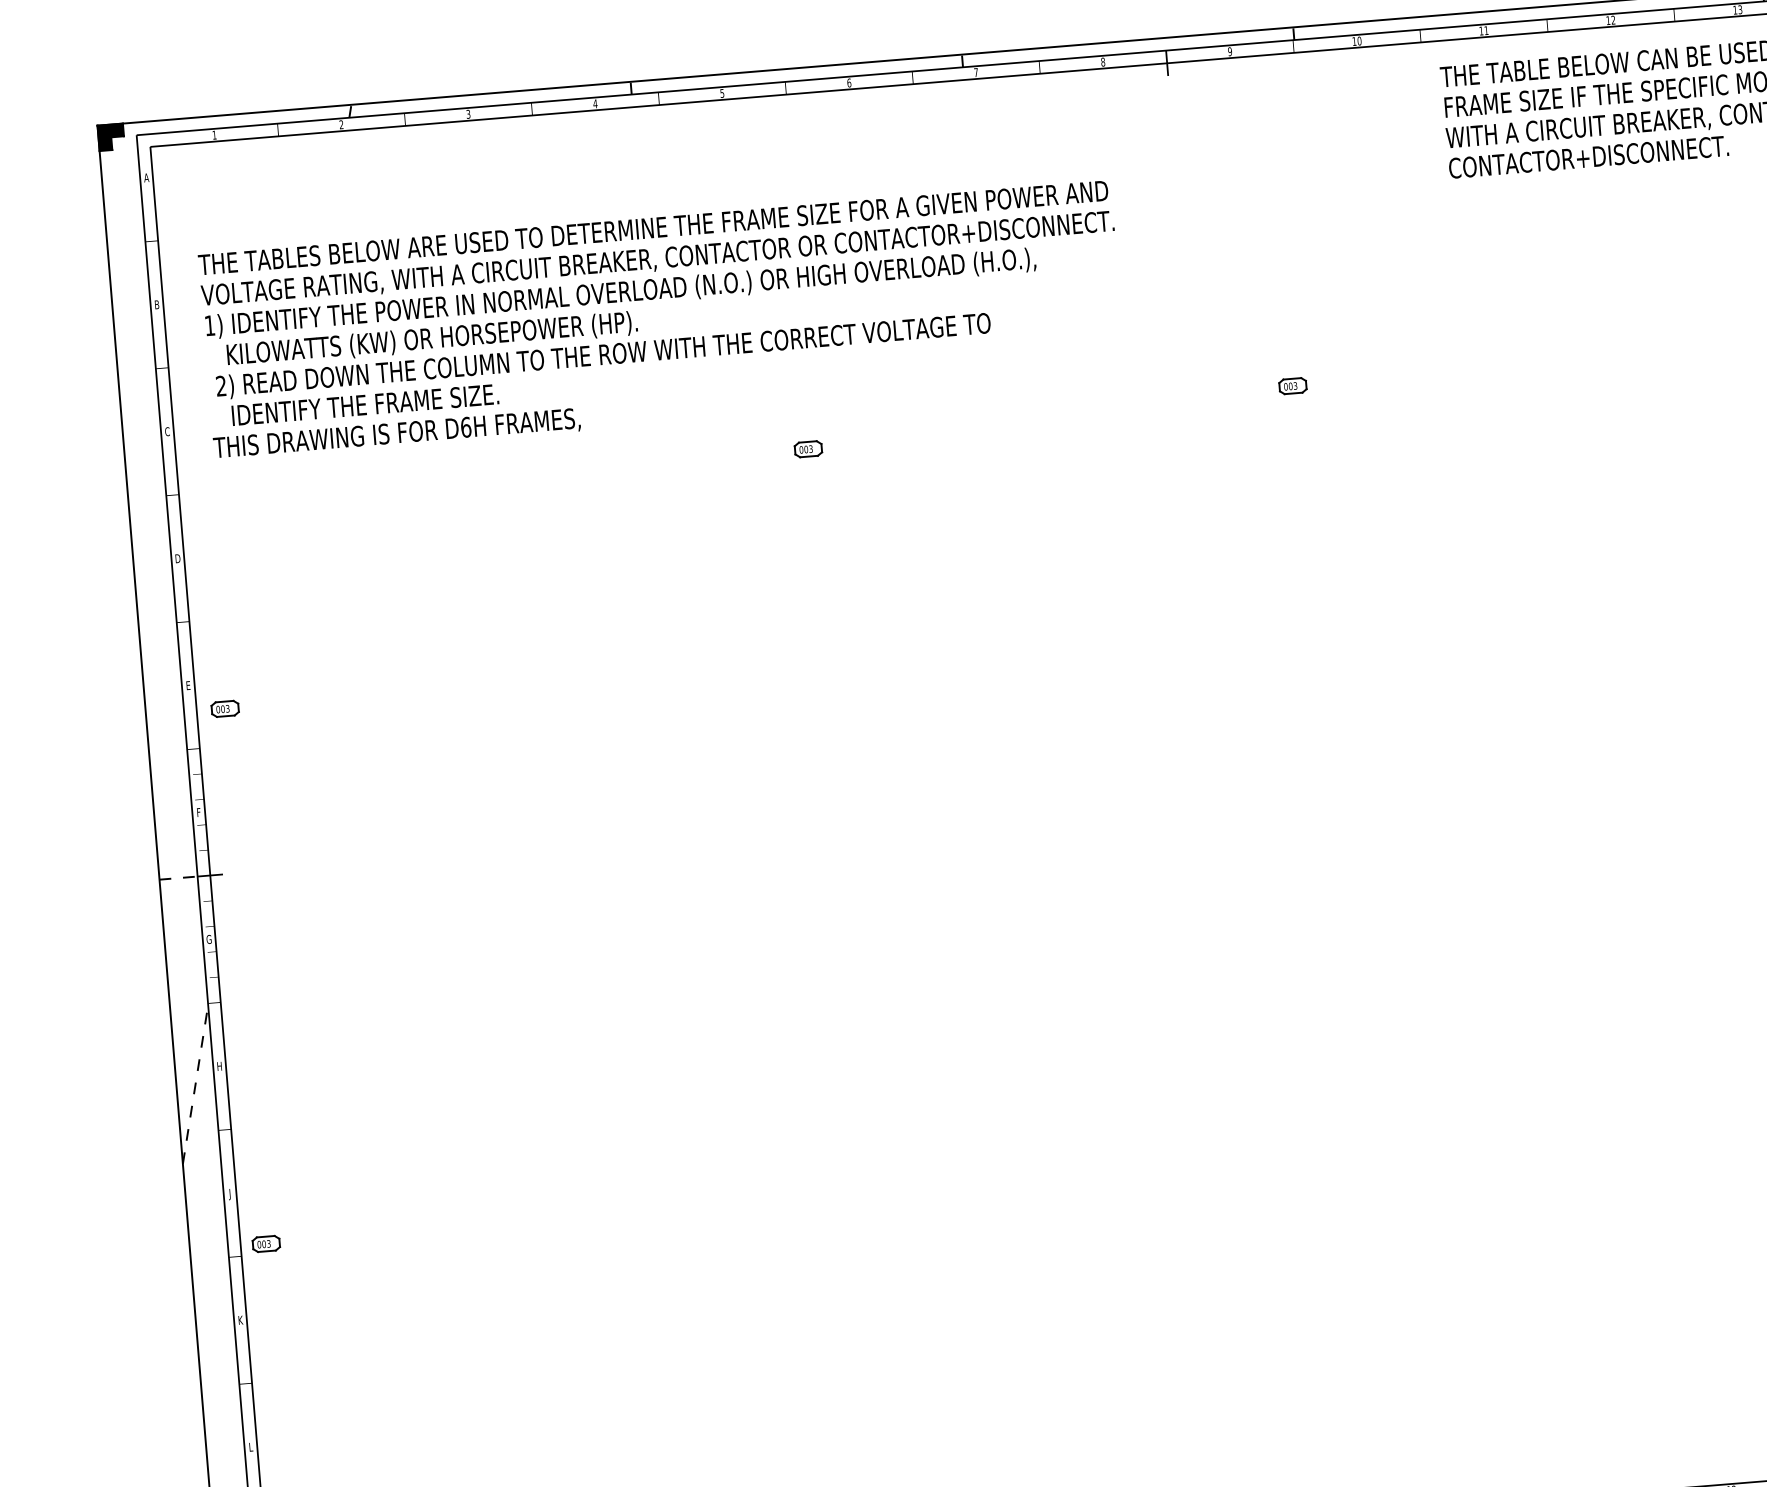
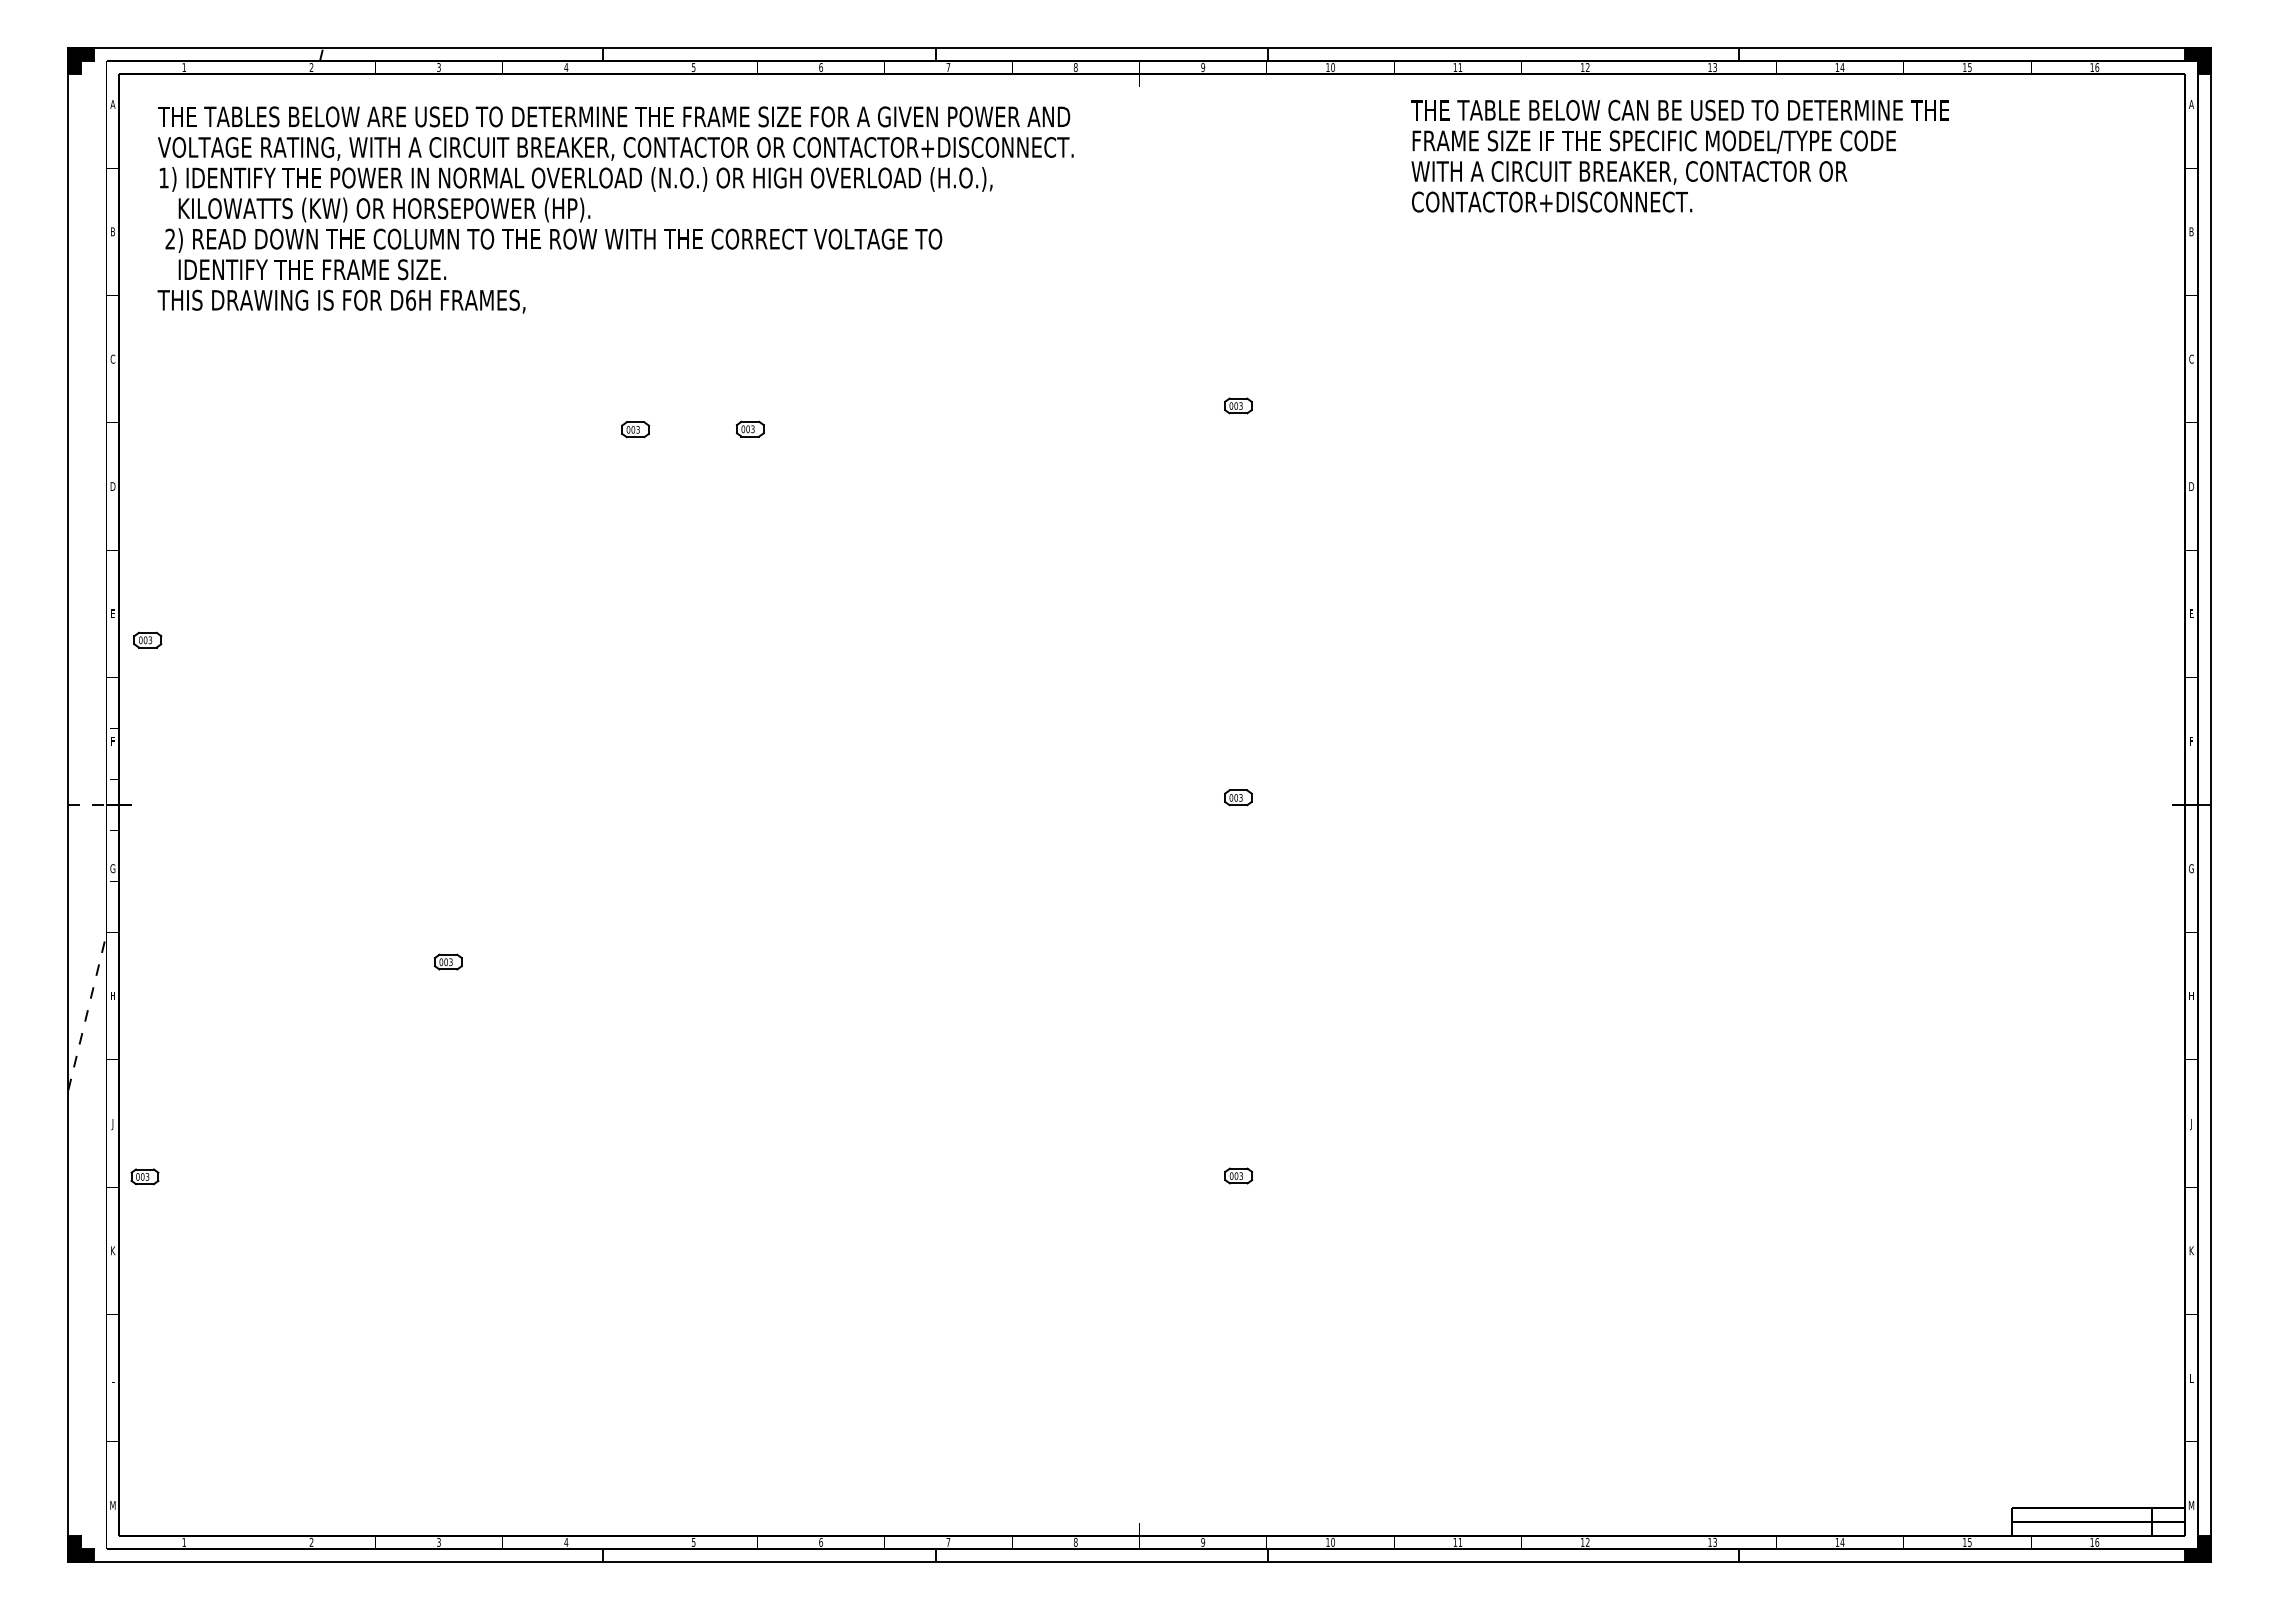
text: (662, 320) -> (615, 209), moved
part: (693, 458) -> (635, 429), added
part: (1325, 776) -> (1238, 797), added
part: (551, 1004) -> (448, 961), added
part: (1356, 1153) -> (1238, 1175), added

